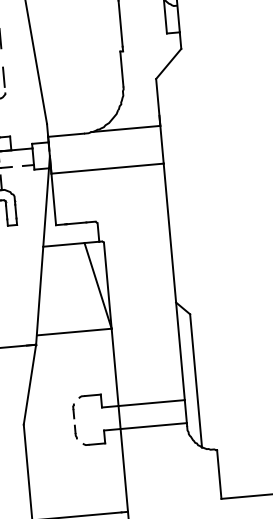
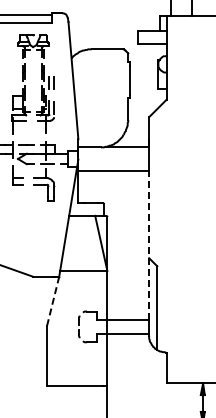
line: (174, 282) -> (149, 245), solid -> dashed
line: (30, 383) -> (53, 300), solid -> dashed

